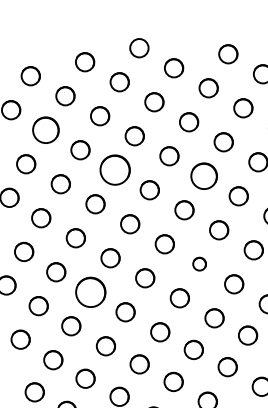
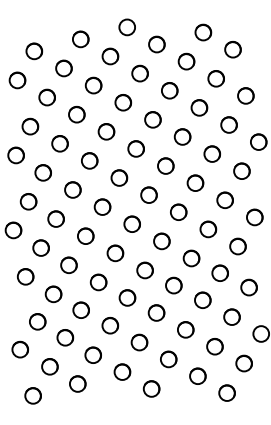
part: (45, 130) -> (46, 97), size x0.71
part: (115, 169) -> (106, 131), size x0.62
part: (203, 175) -> (182, 136), size x0.71
circle: (199, 263) -> (178, 211), size x1.43
circle: (90, 291) -> (85, 235), size x0.62

